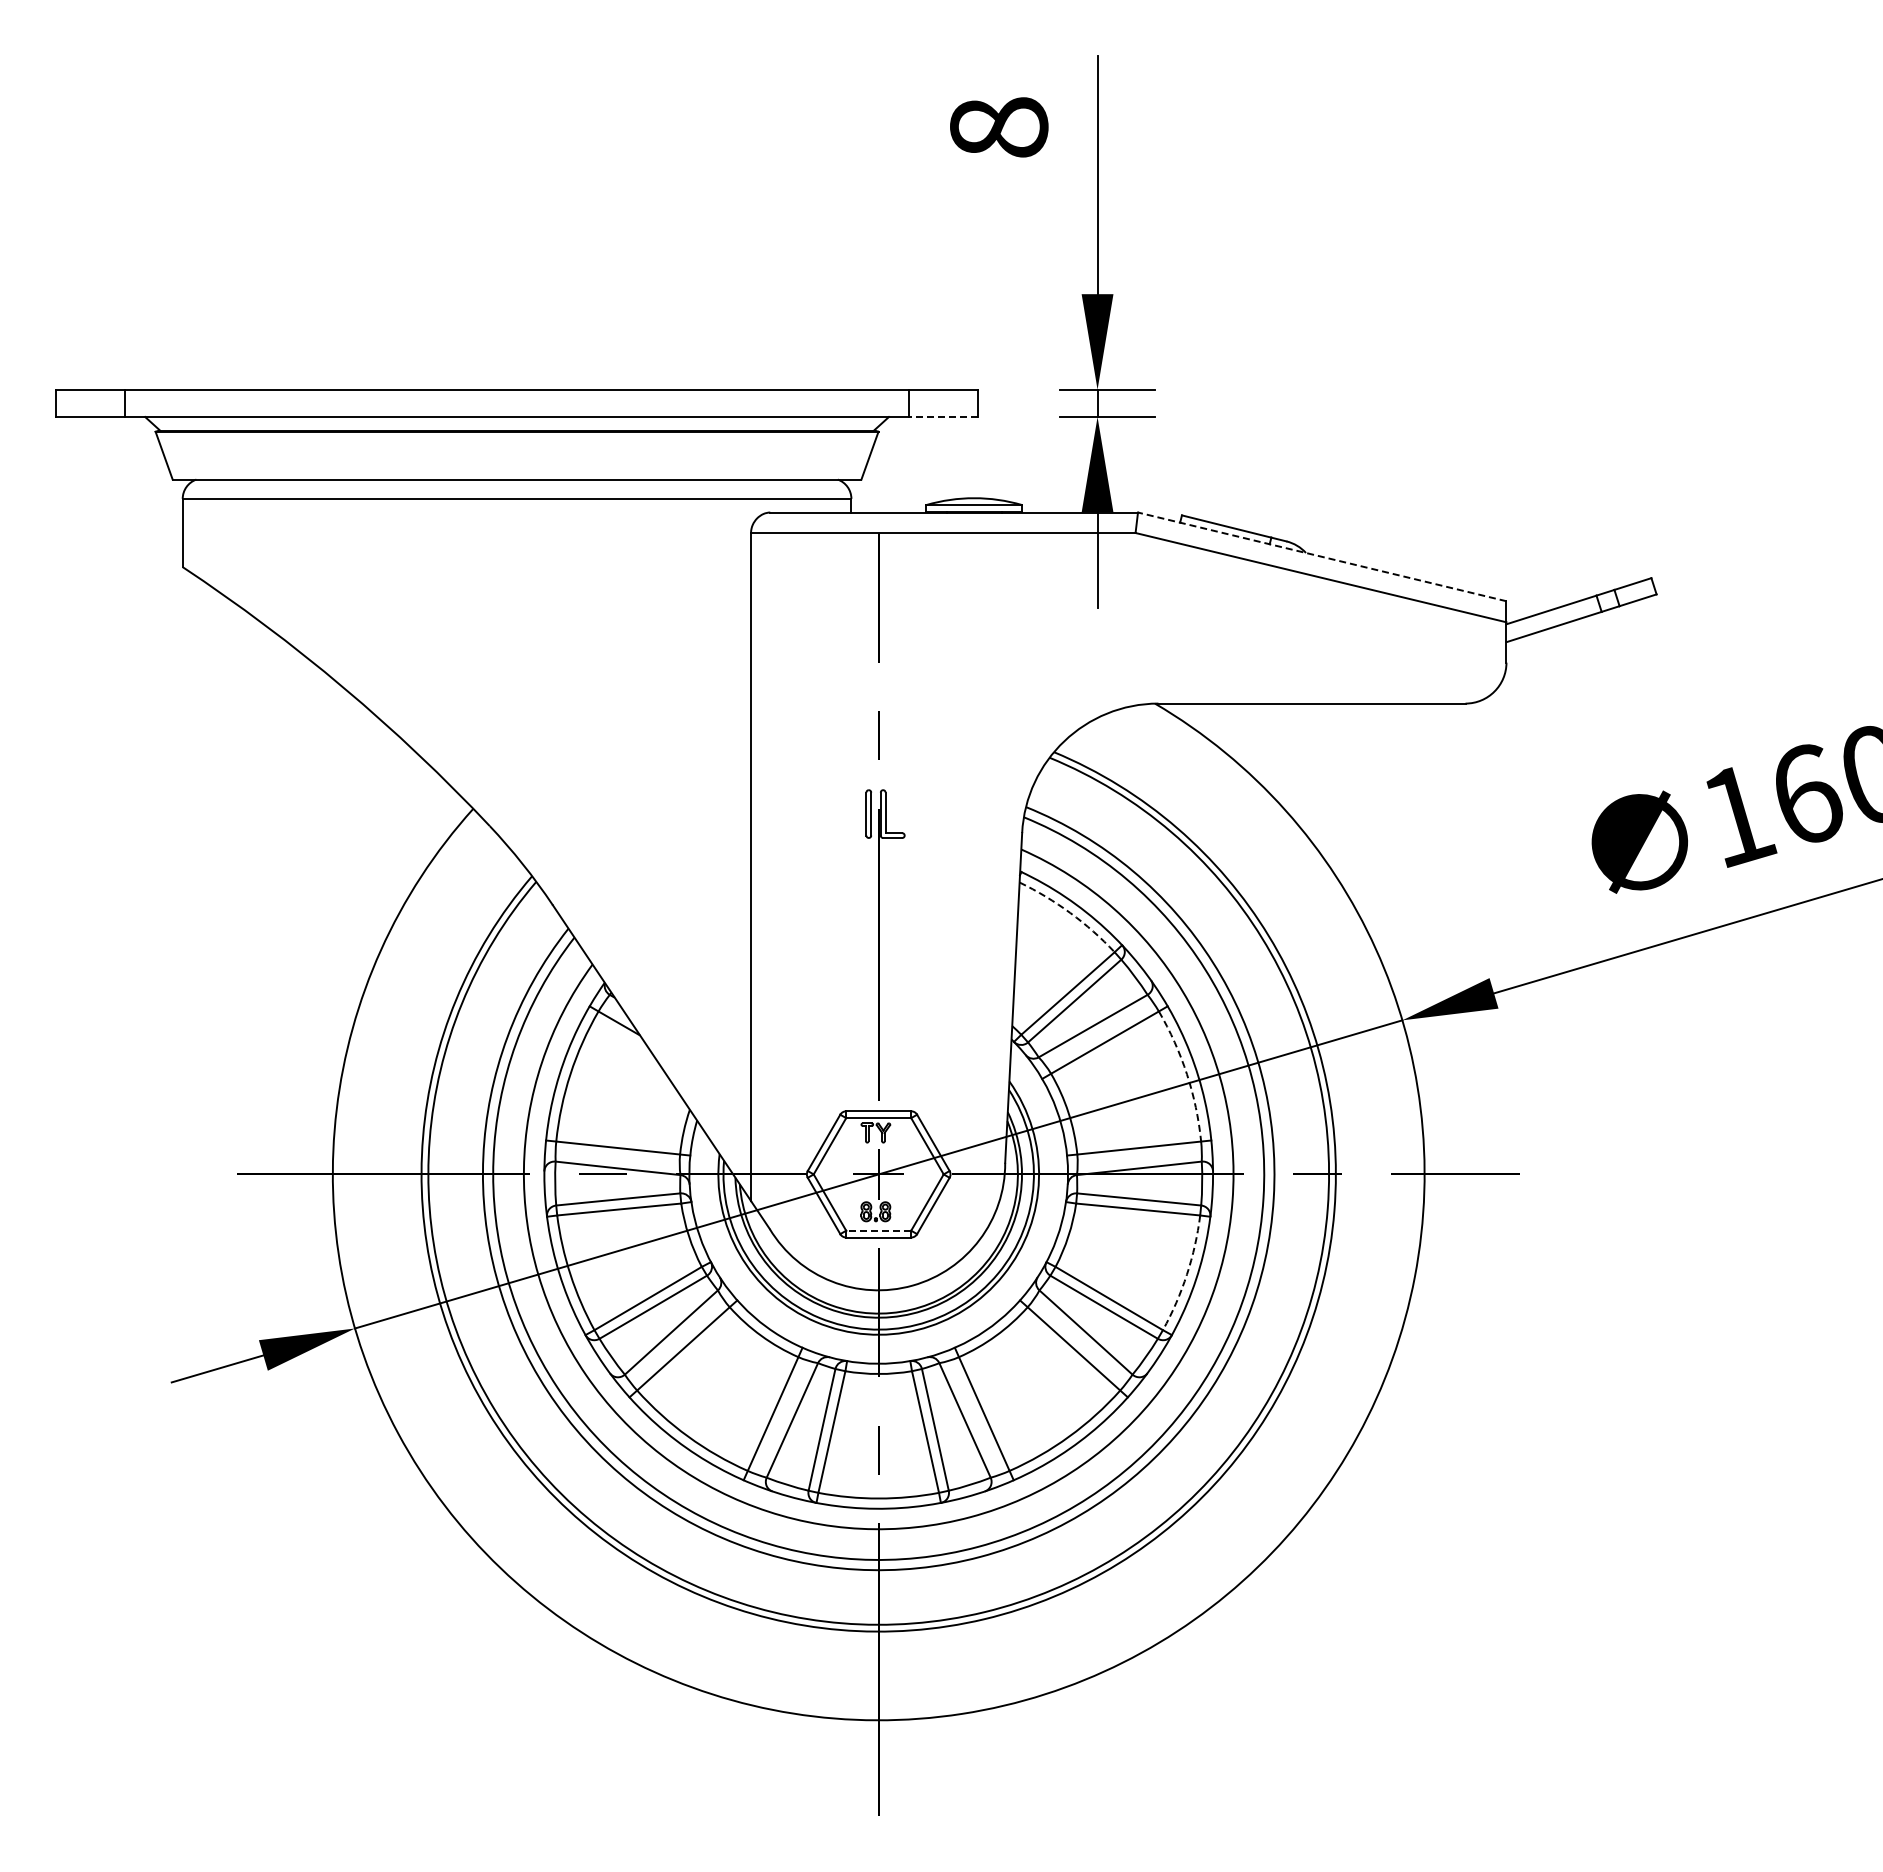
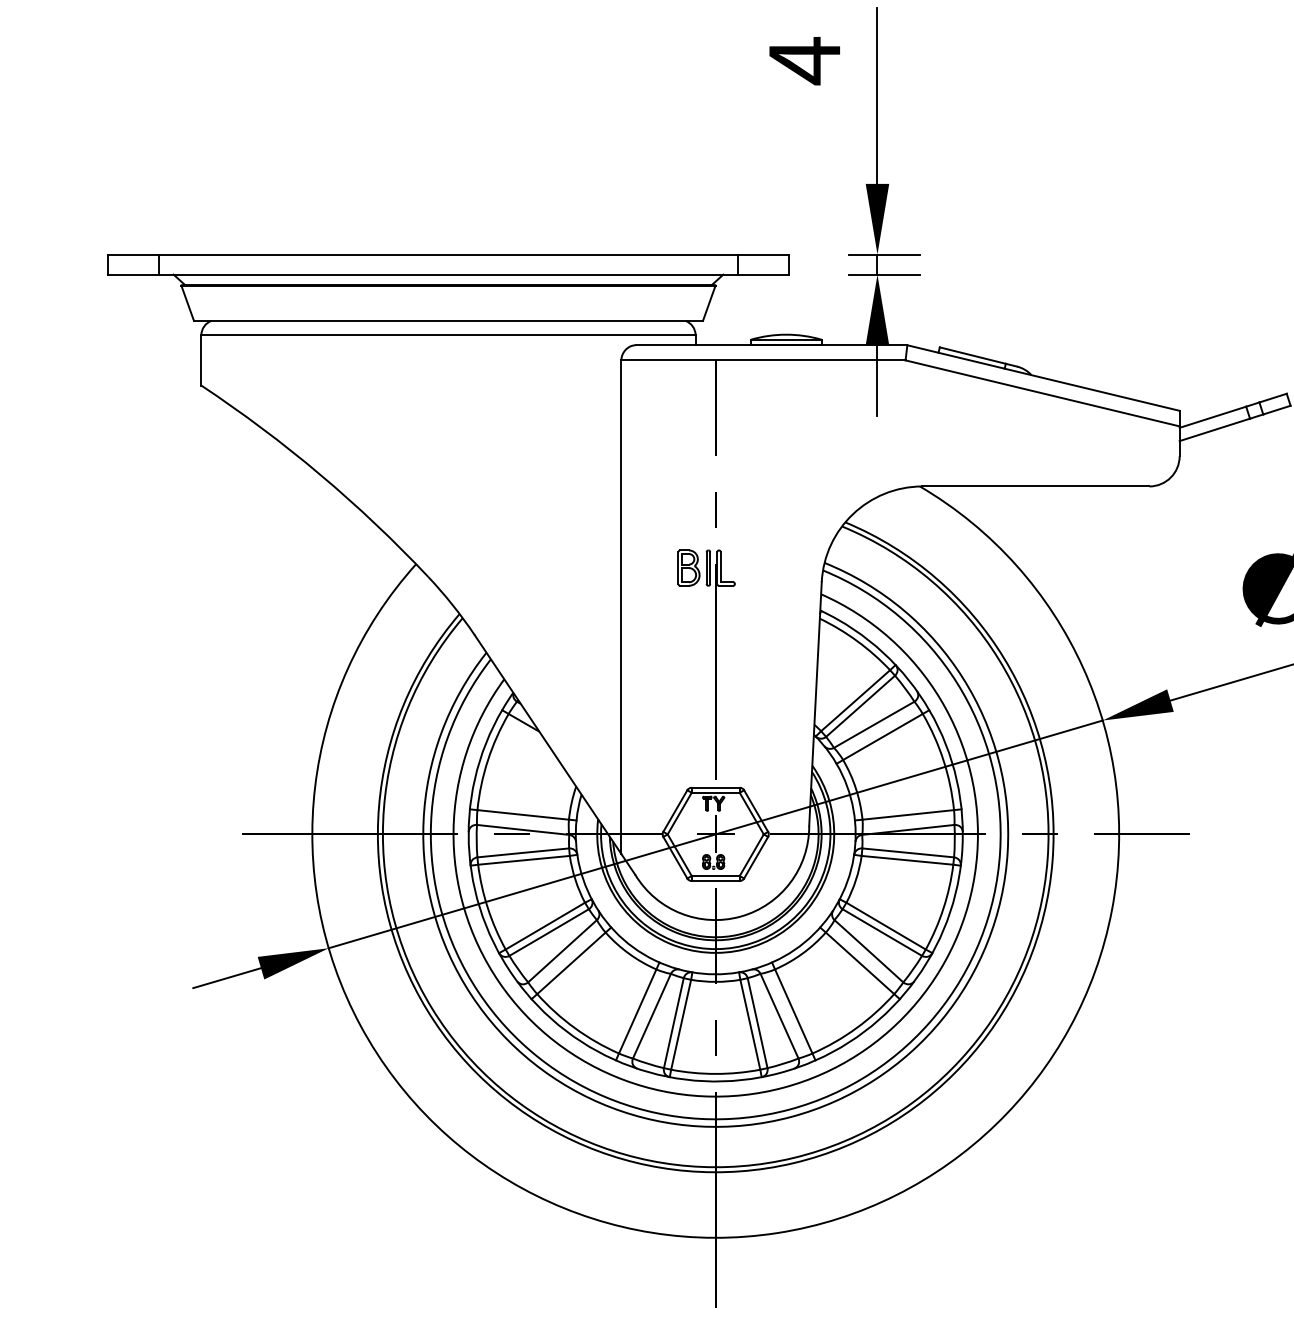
text: (999, 127) -> (805, 60), 8 -> 4
line: (943, 417) -> (763, 275), dashed -> solid
line: (1321, 556) -> (1042, 377), dashed -> solid
part: (842, 813) -> (688, 567), added
arc: (1070, 913) -> (857, 641), dashed -> solid
arc: (1186, 1074) -> (943, 760), dashed -> solid
line: (878, 1230) -> (715, 875), dashed -> solid
arc: (1186, 1274) -> (943, 908), dashed -> solid

